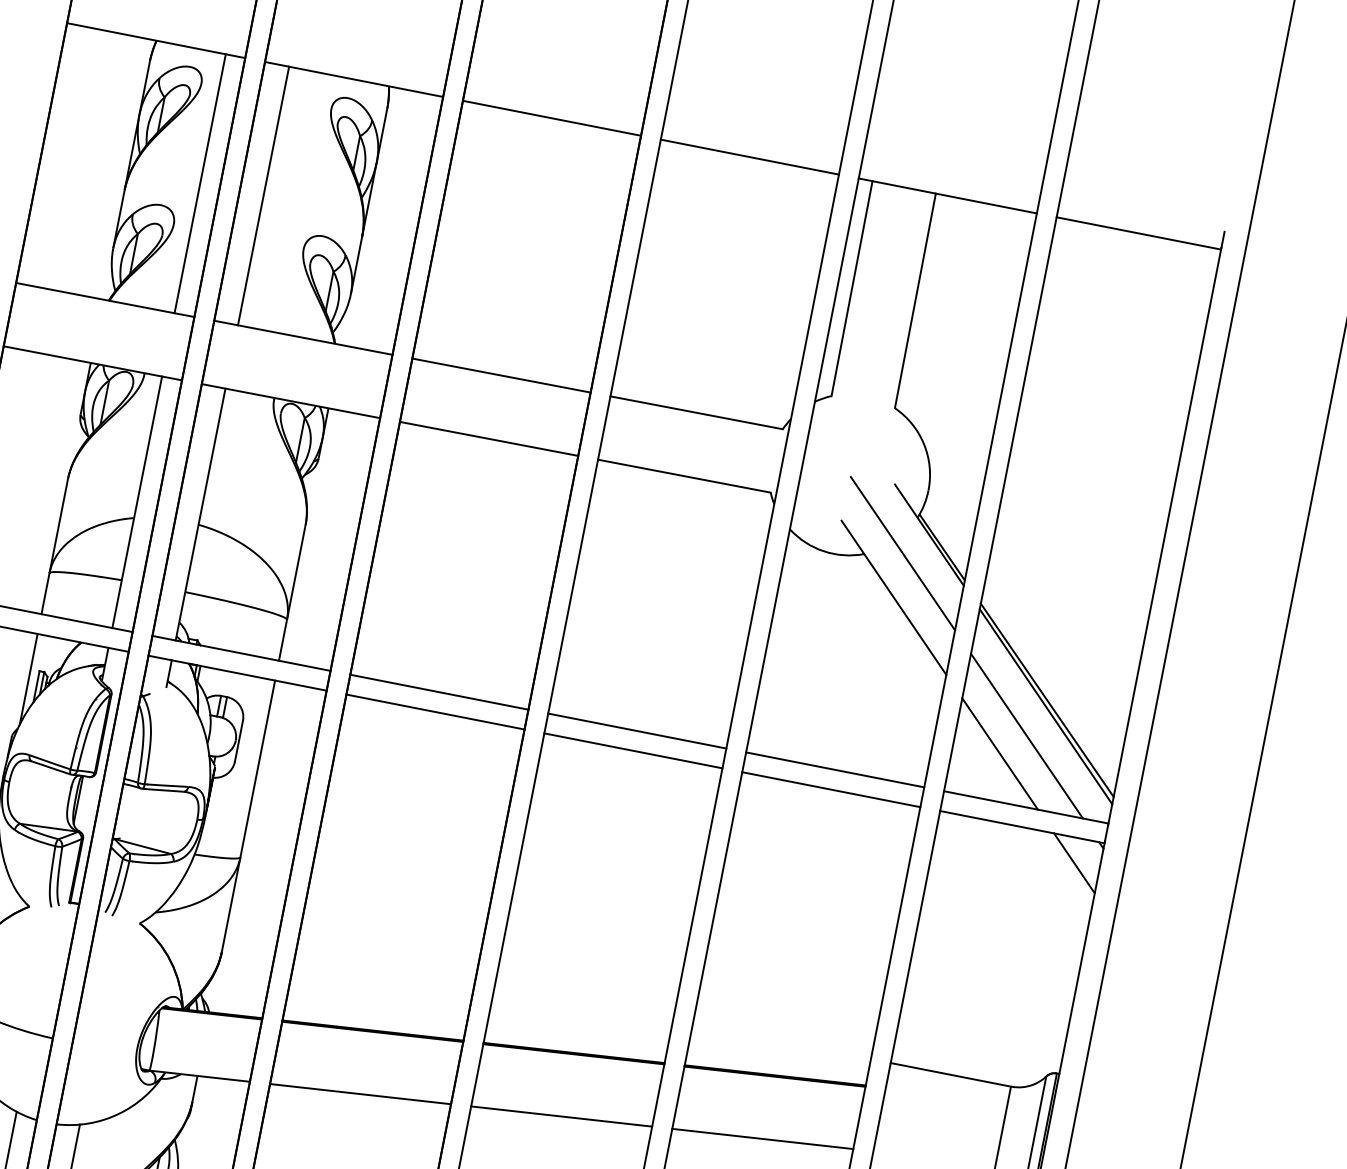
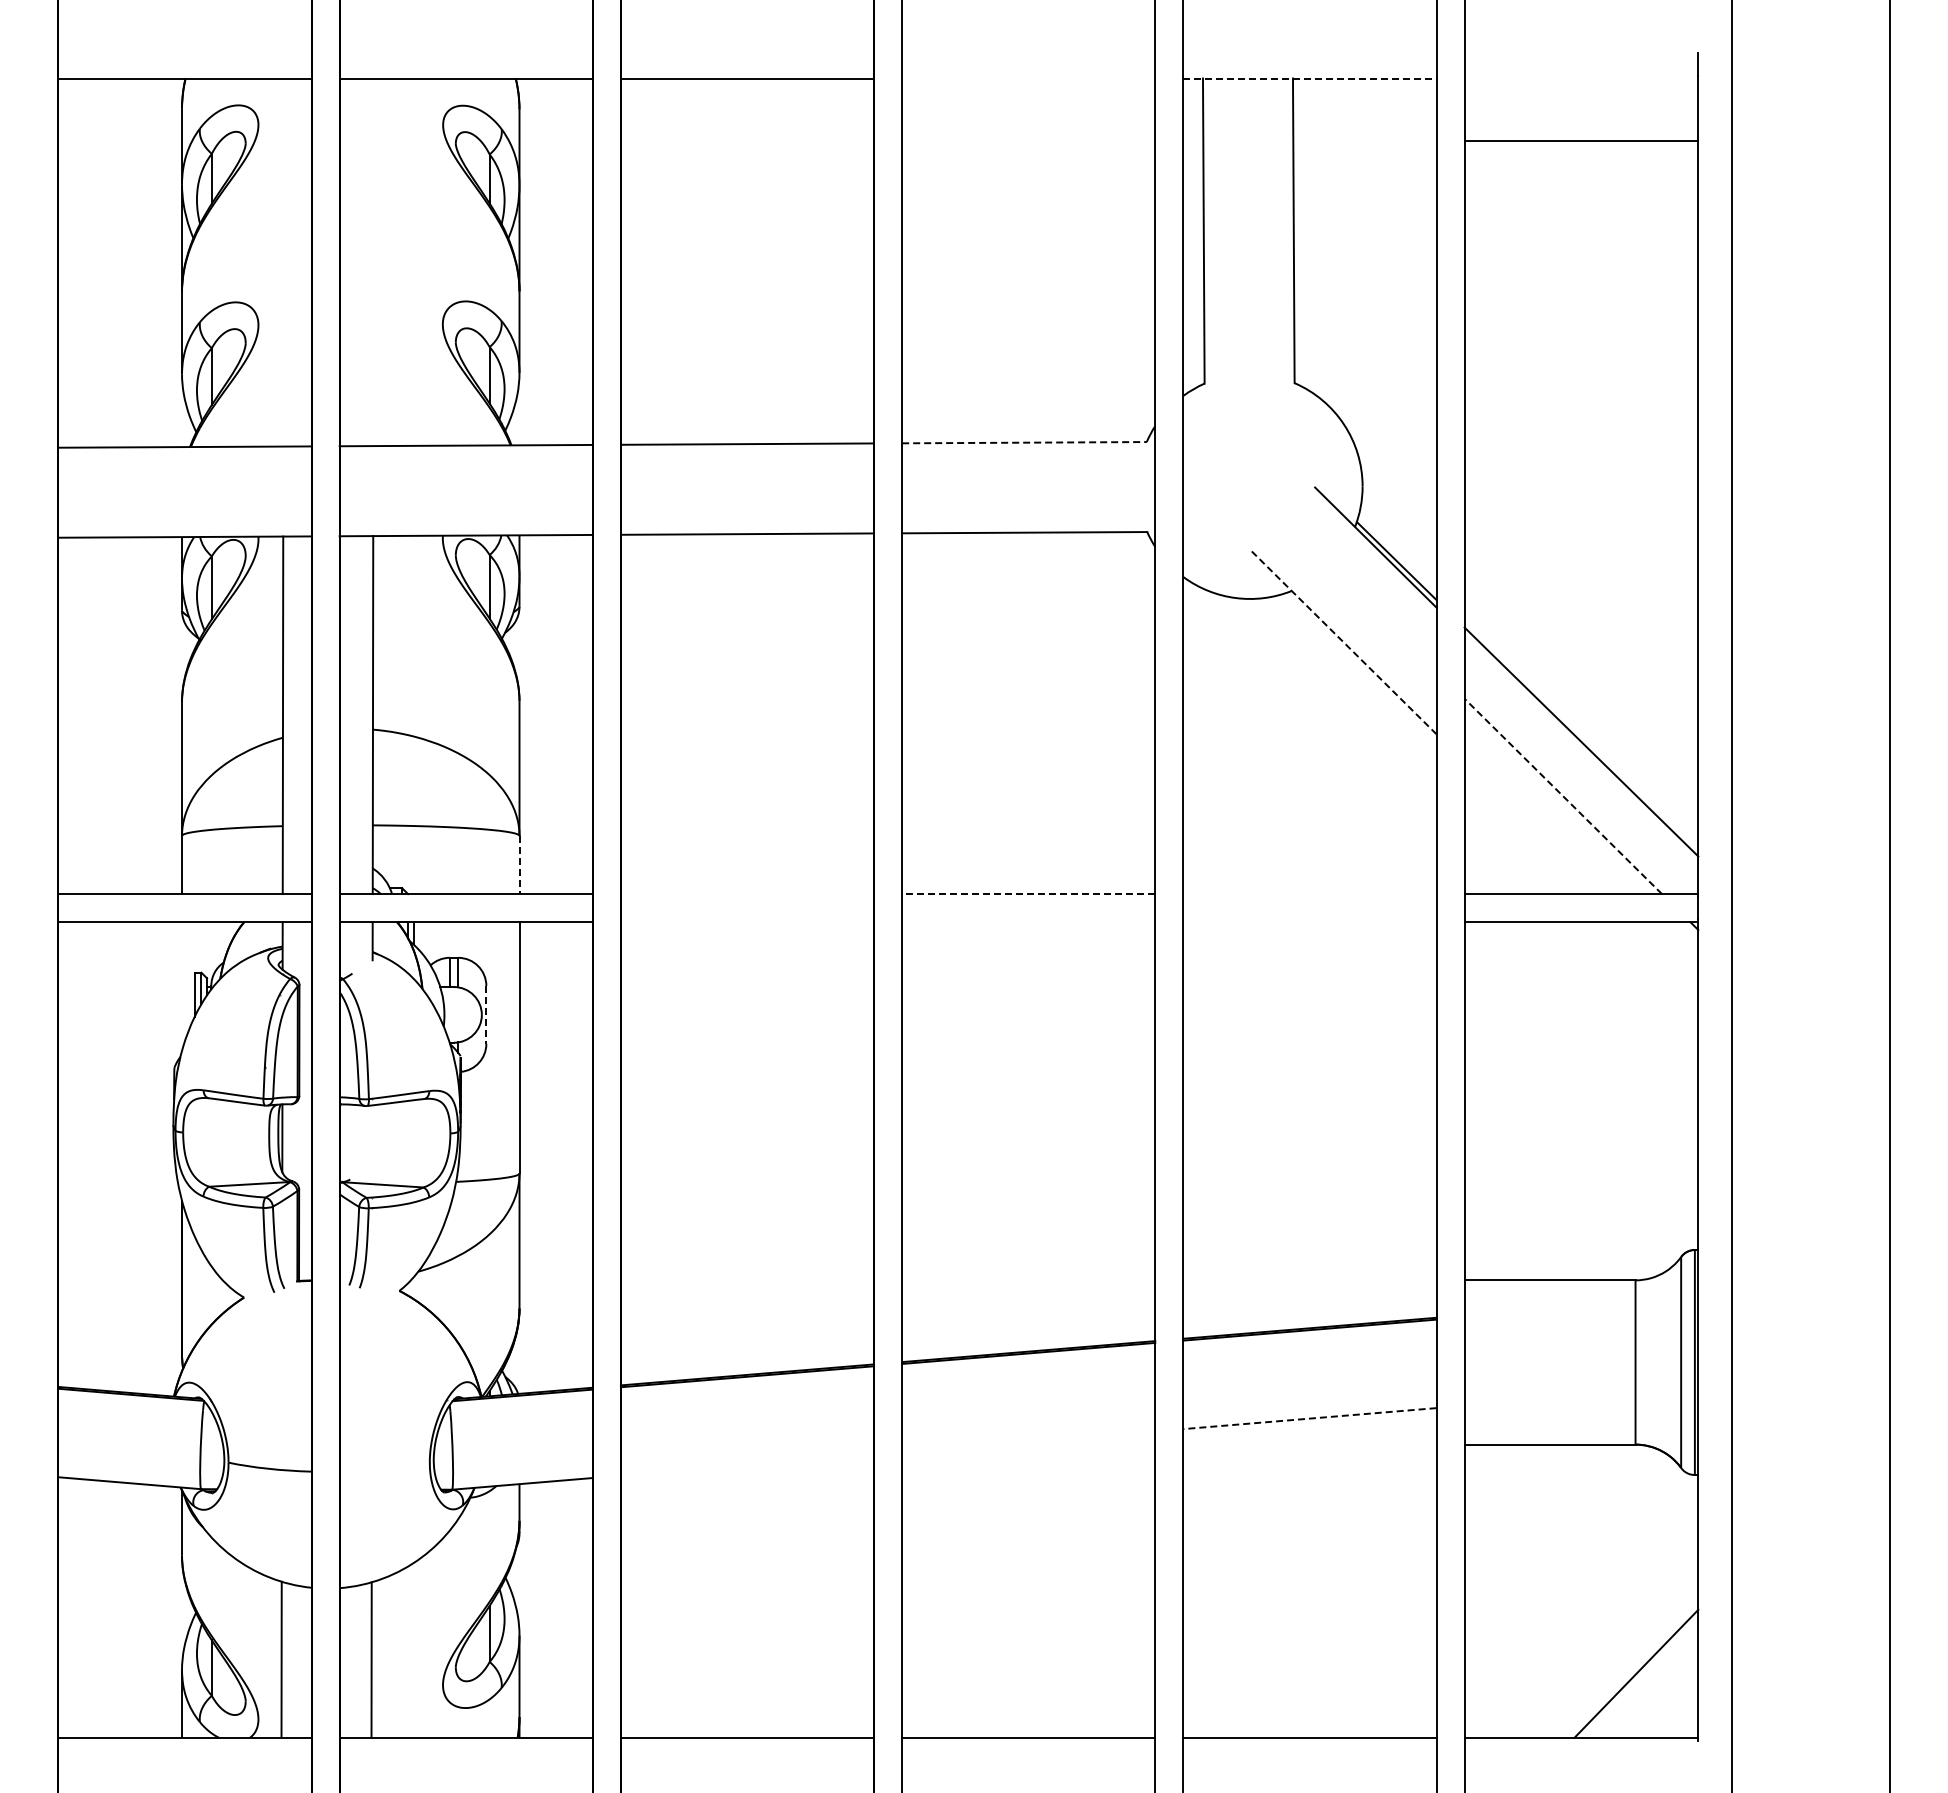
line: (749, 157) -> (1028, 78), removed
line: (200, 183) -> (283, 262), removed
line: (947, 195) -> (1309, 78), solid -> dashed
line: (263, 196) -> (373, 262), removed
line: (1138, 233) -> (1581, 140), moved
line: (696, 412) -> (1024, 442), solid -> dashed
line: (902, 553) -> (1344, 579), removed
line: (894, 597) -> (1344, 642), solid -> dashed
line: (282, 640) -> (519, 865), solid -> dashed
line: (29, 679) -> (182, 986), removed
line: (439, 692) -> (747, 894), removed
line: (1046, 706) -> (1581, 750), removed
line: (435, 712) -> (747, 922), removed
line: (637, 731) -> (1028, 894), solid -> dashed
line: (1027, 736) -> (1563, 796), solid -> dashed
line: (239, 740) -> (486, 1014), solid -> dashed
line: (633, 751) -> (1028, 922), removed
line: (1000, 754) -> (1531, 828), removed
line: (834, 770) -> (1309, 894), removed
line: (830, 789) -> (1309, 922), removed
line: (1074, 863) -> (1662, 957), removed
line: (360, 1093) -> (747, 1464), removed
line: (561, 1116) -> (1028, 1441), removed
line: (762, 1138) -> (1309, 1418), solid -> dashed

